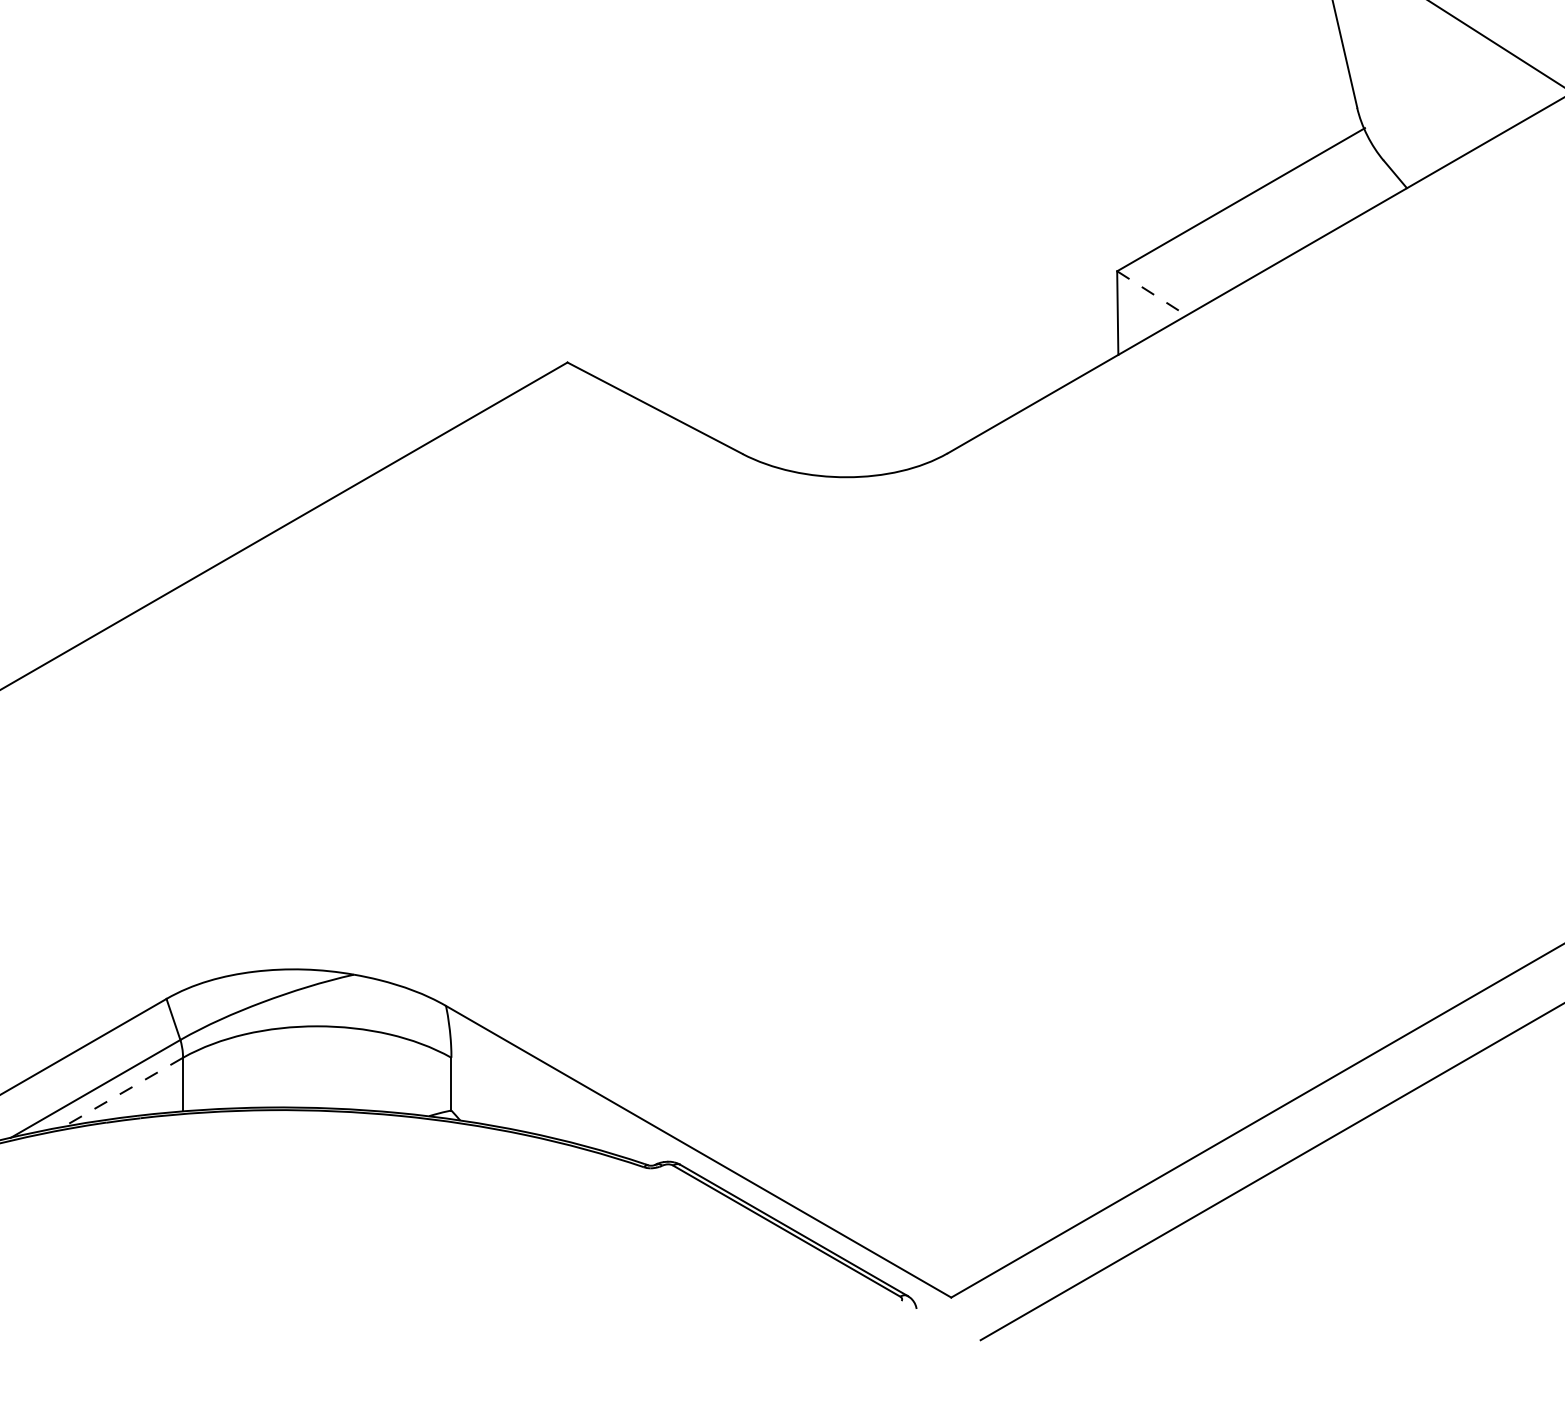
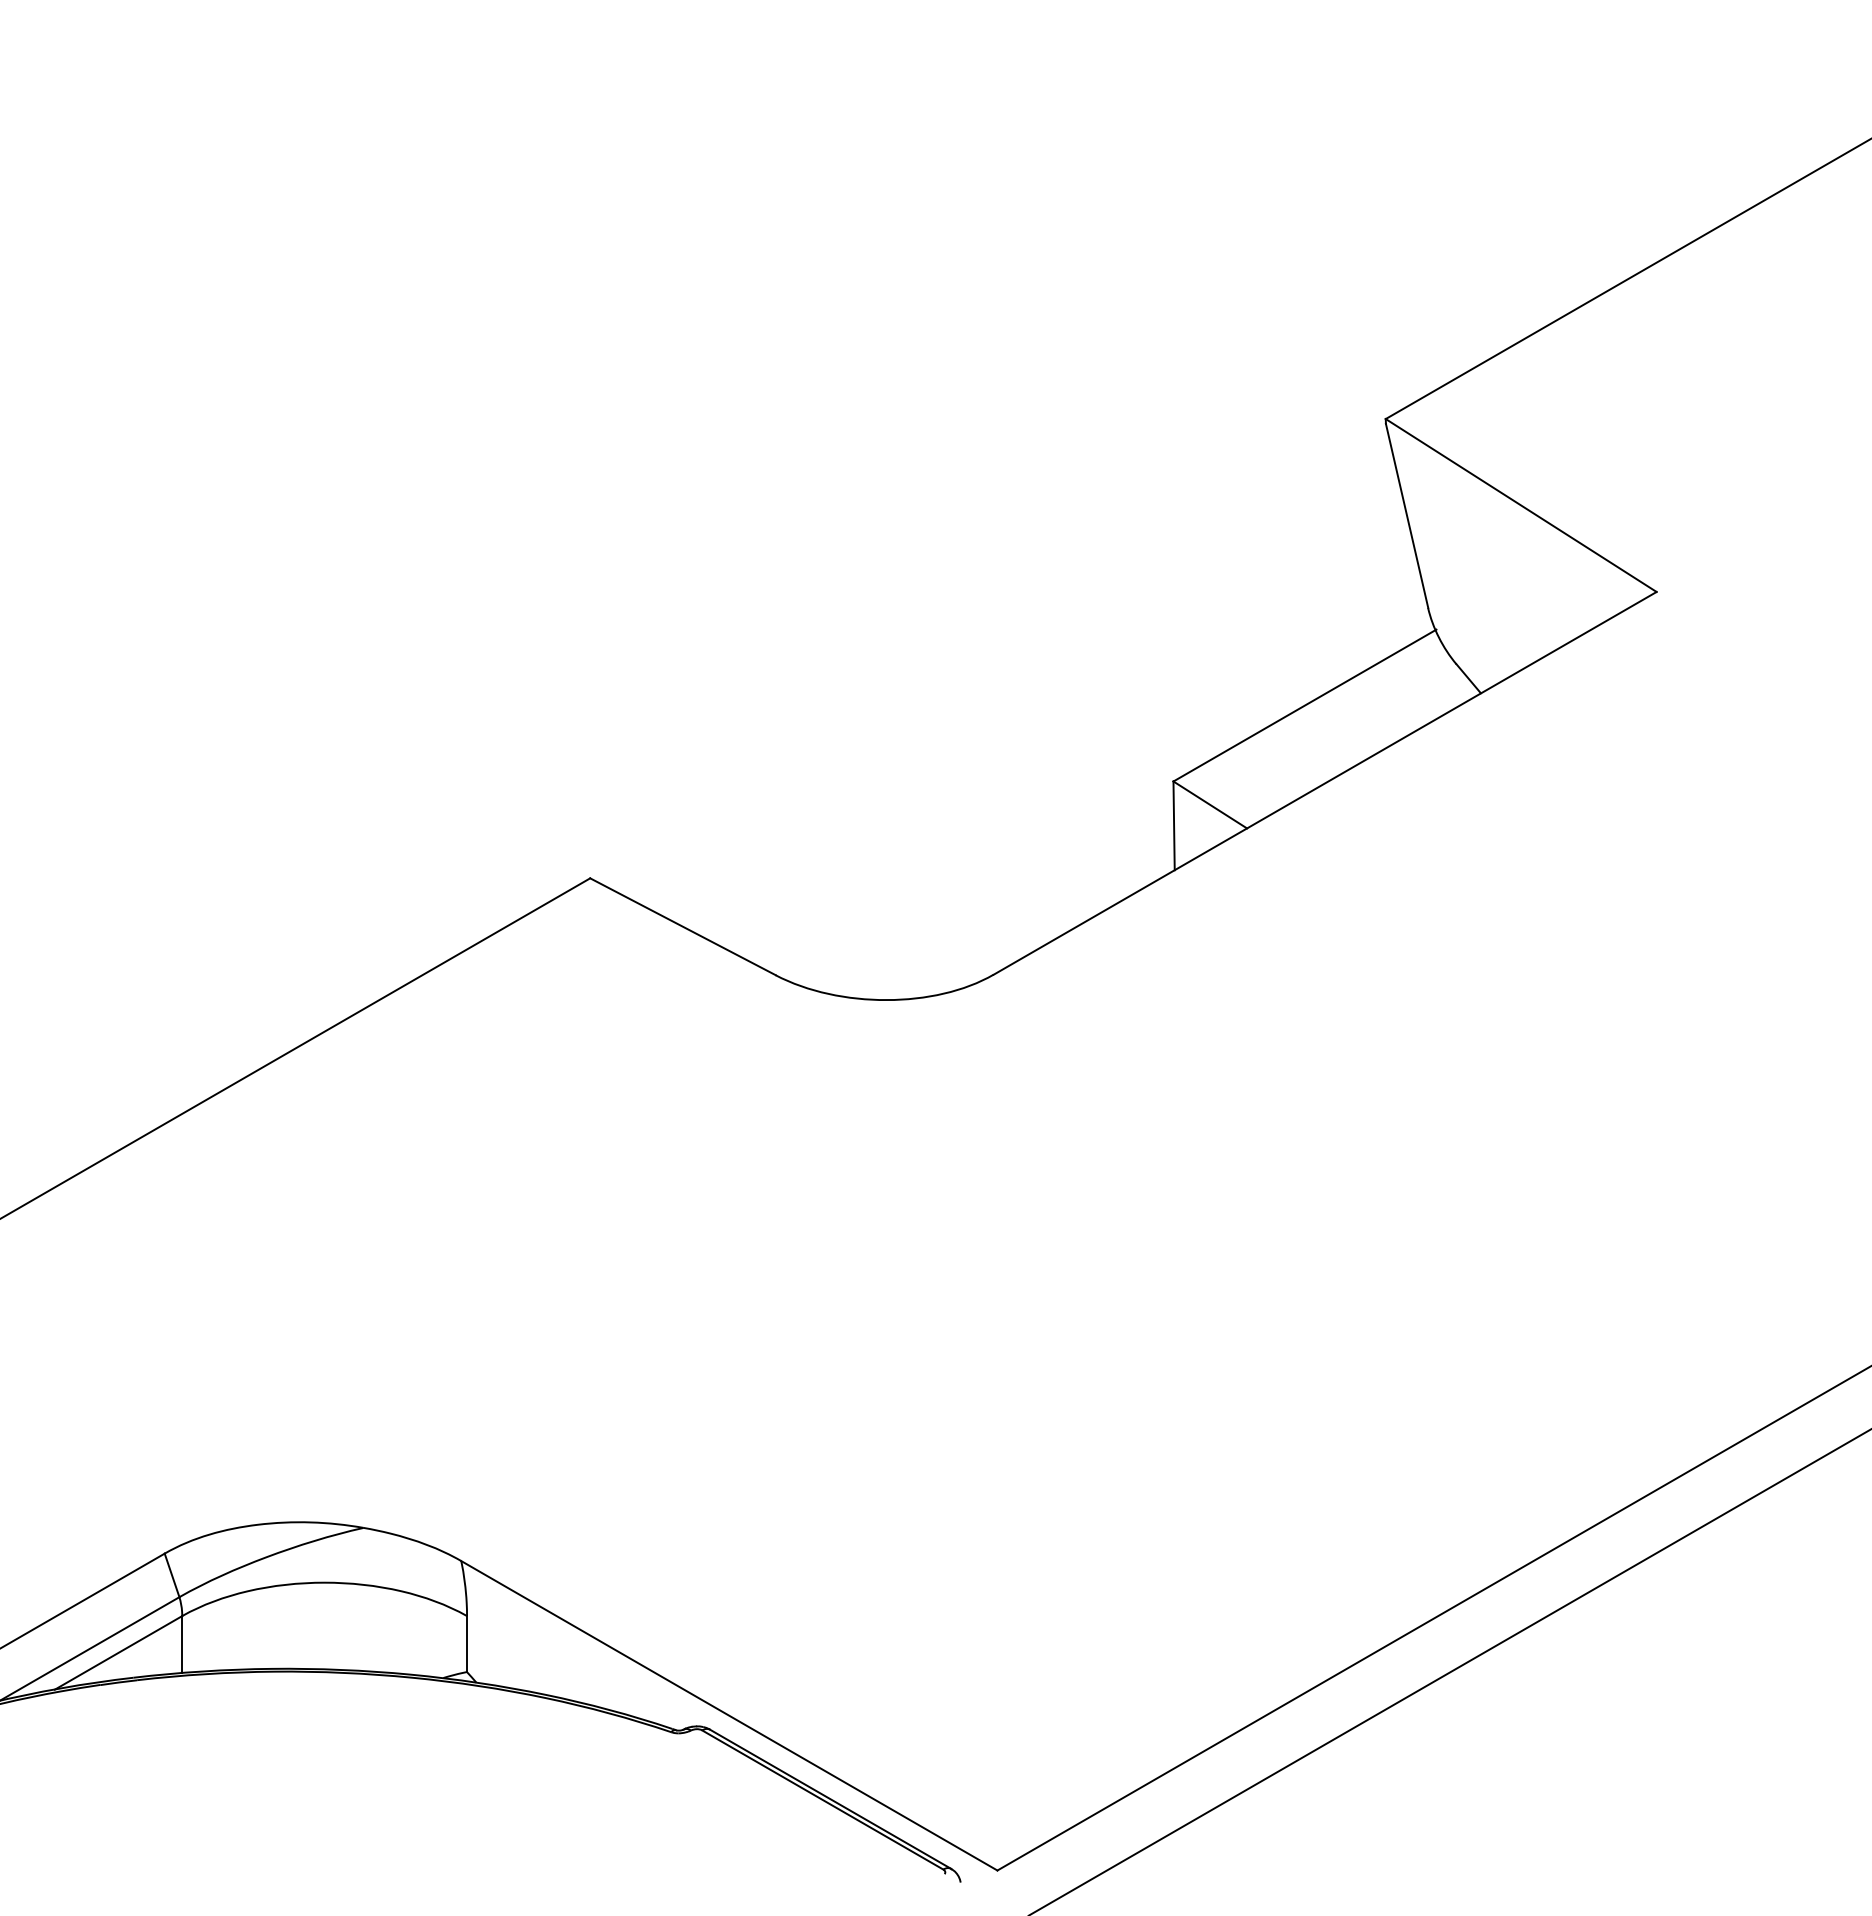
line: (1152, 292) -> (1210, 804), dashed -> solid
line: (122, 1092) -> (118, 1652), dashed -> solid

